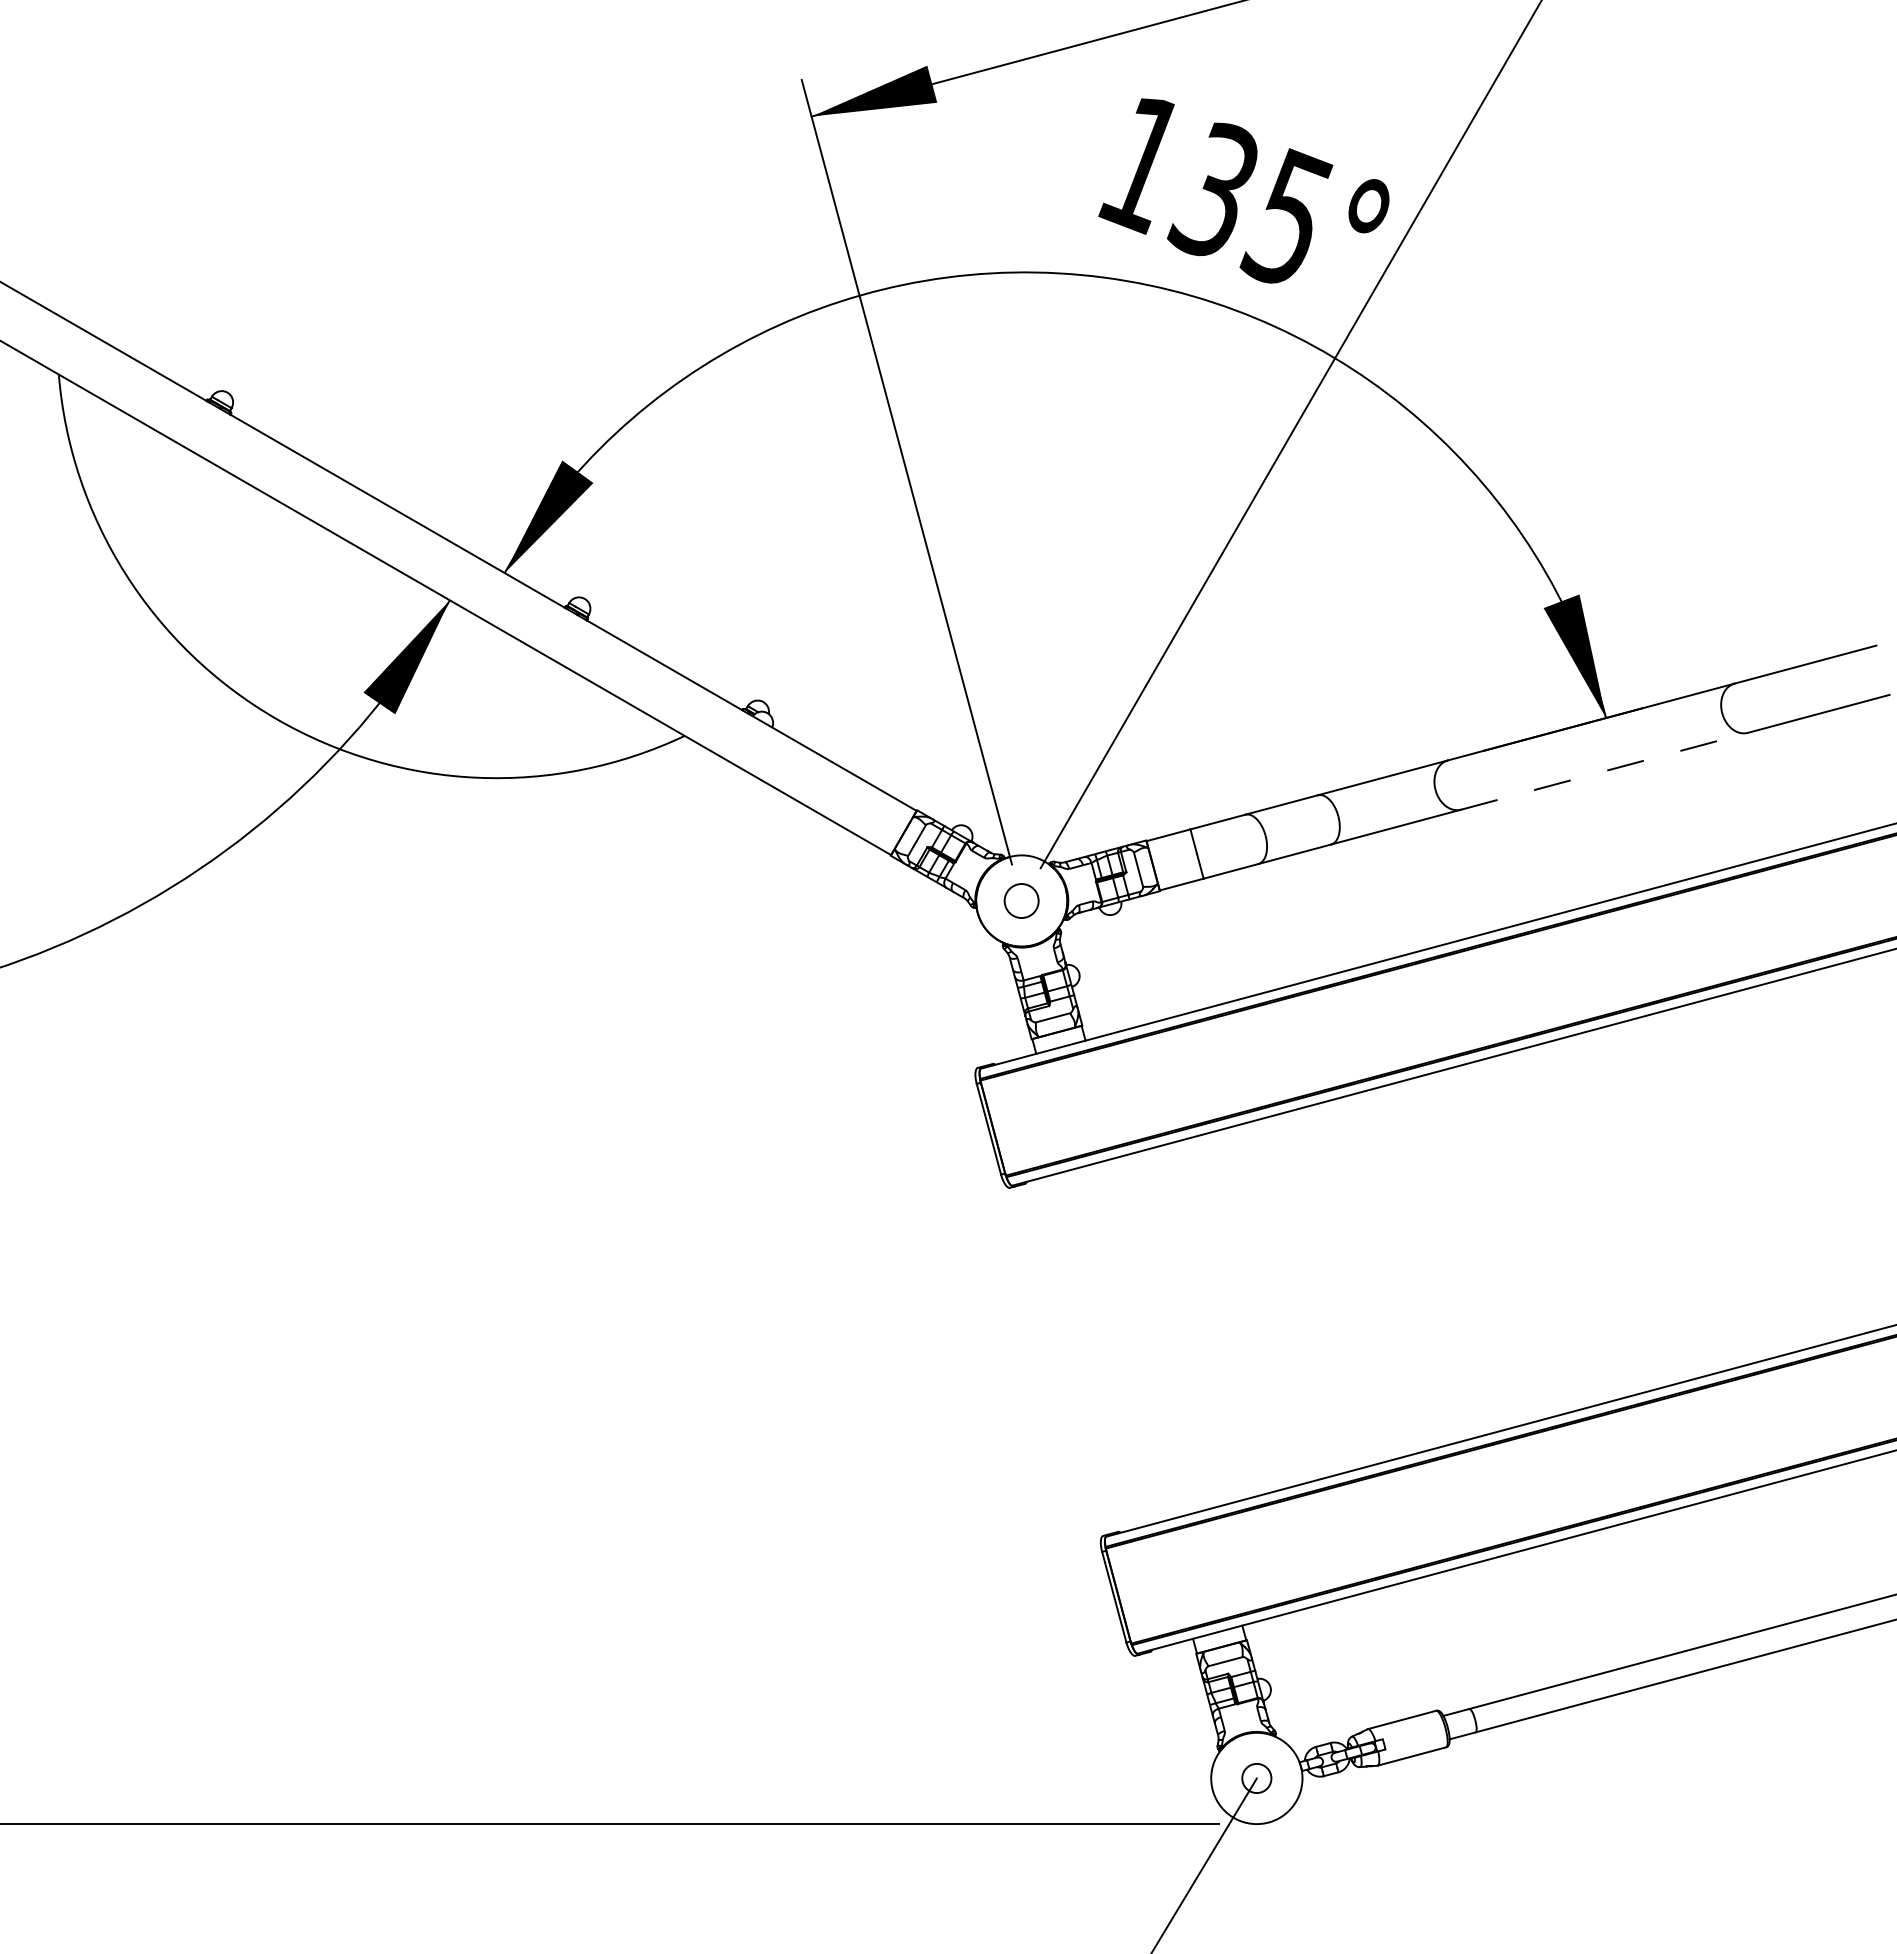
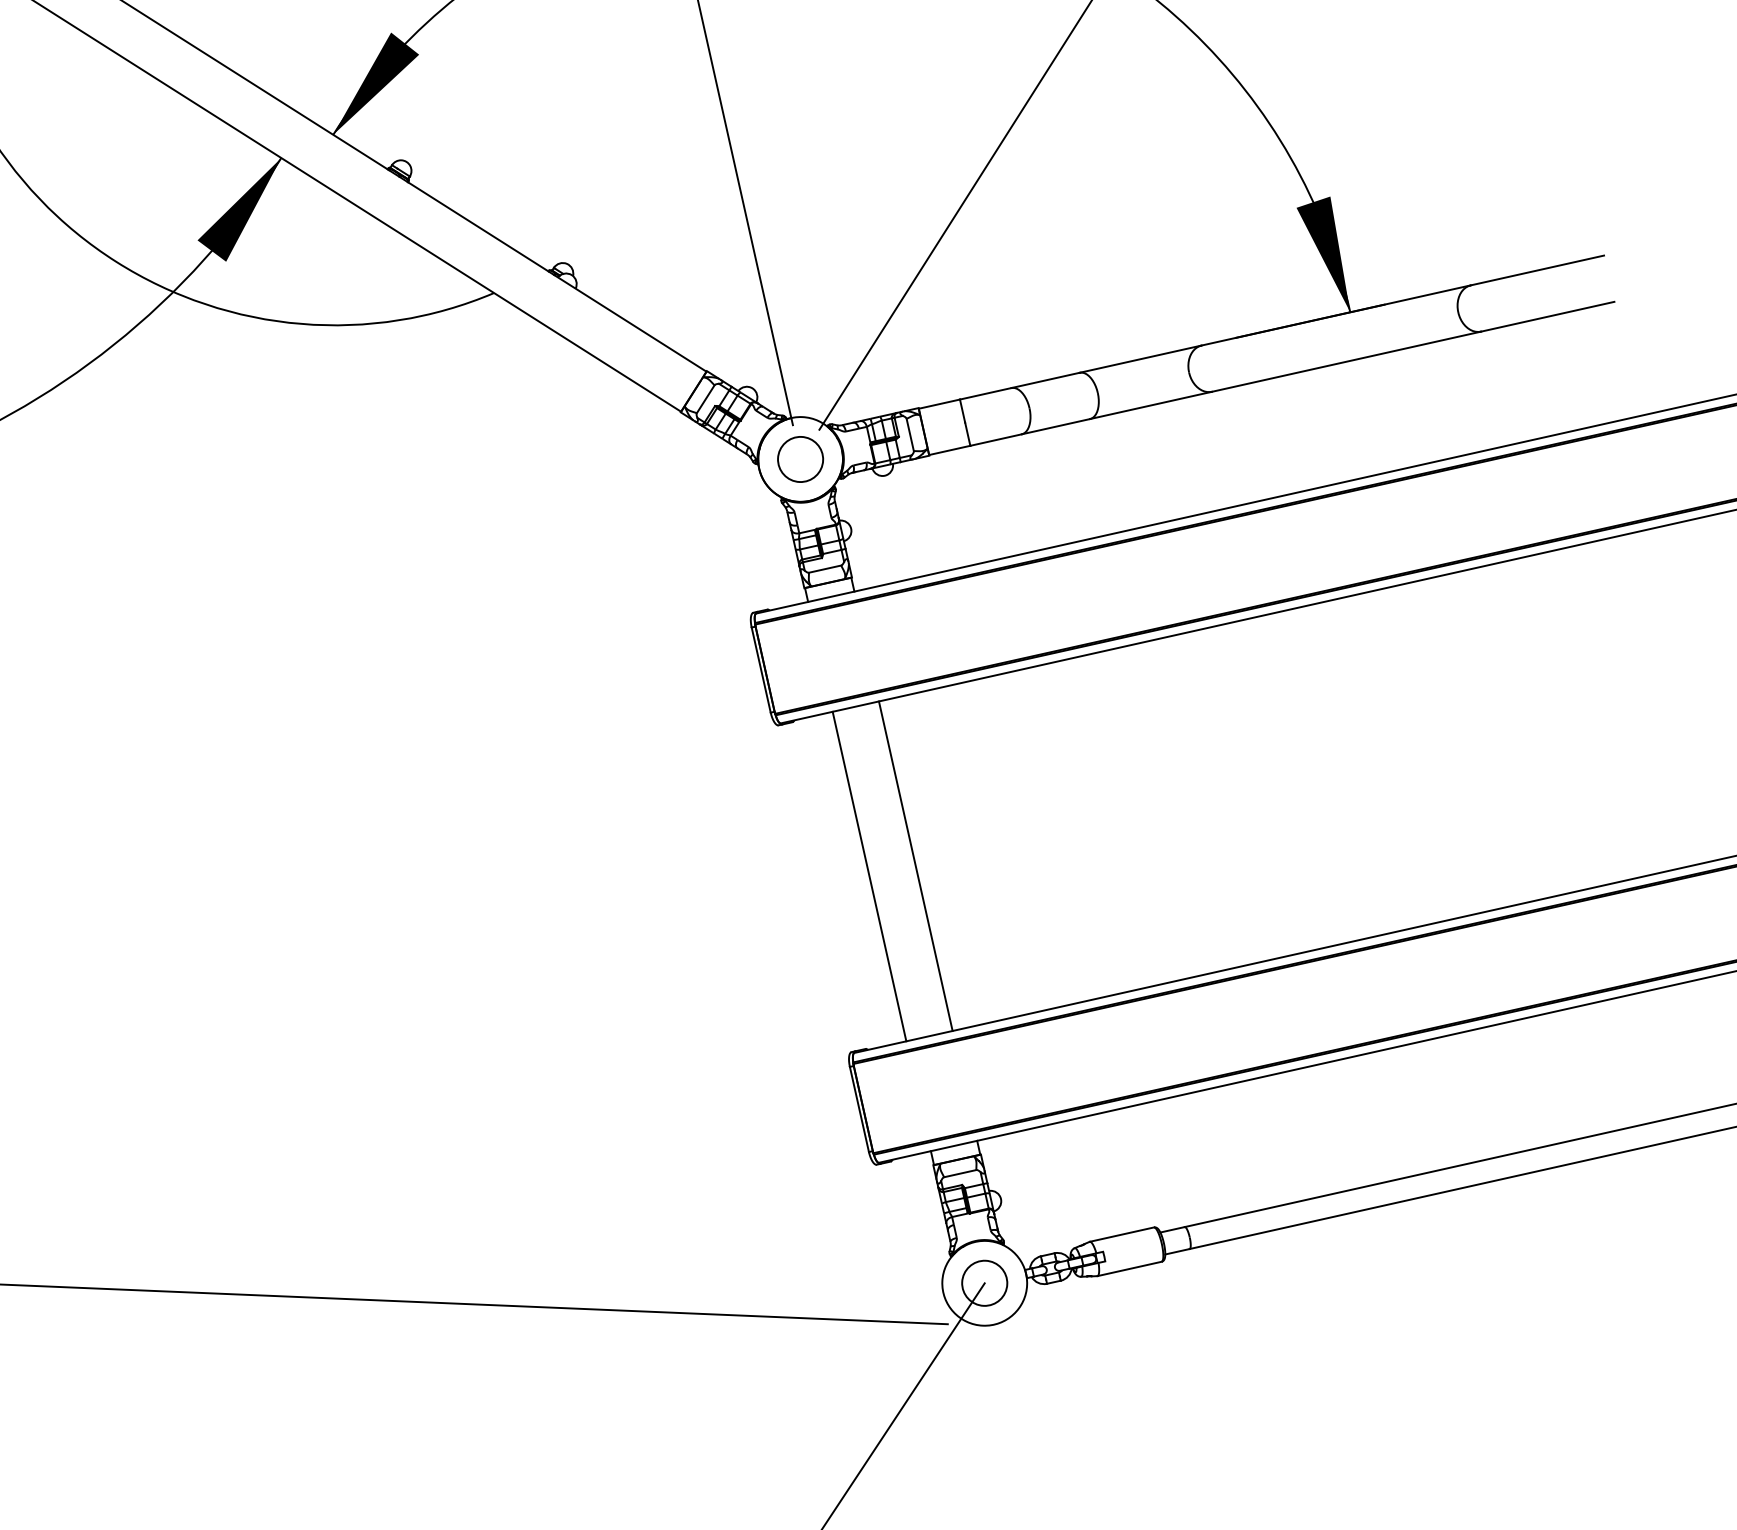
line: (1604, 771) -> (1346, 361), dashed -> solid
circle: (1021, 900) -> (800, 458), size x1.43
line: (1163, 1332) -> (915, 865), added
line: (1114, 1345) -> (869, 875), added
circle: (1256, 1778) -> (984, 1283), size x1.67

